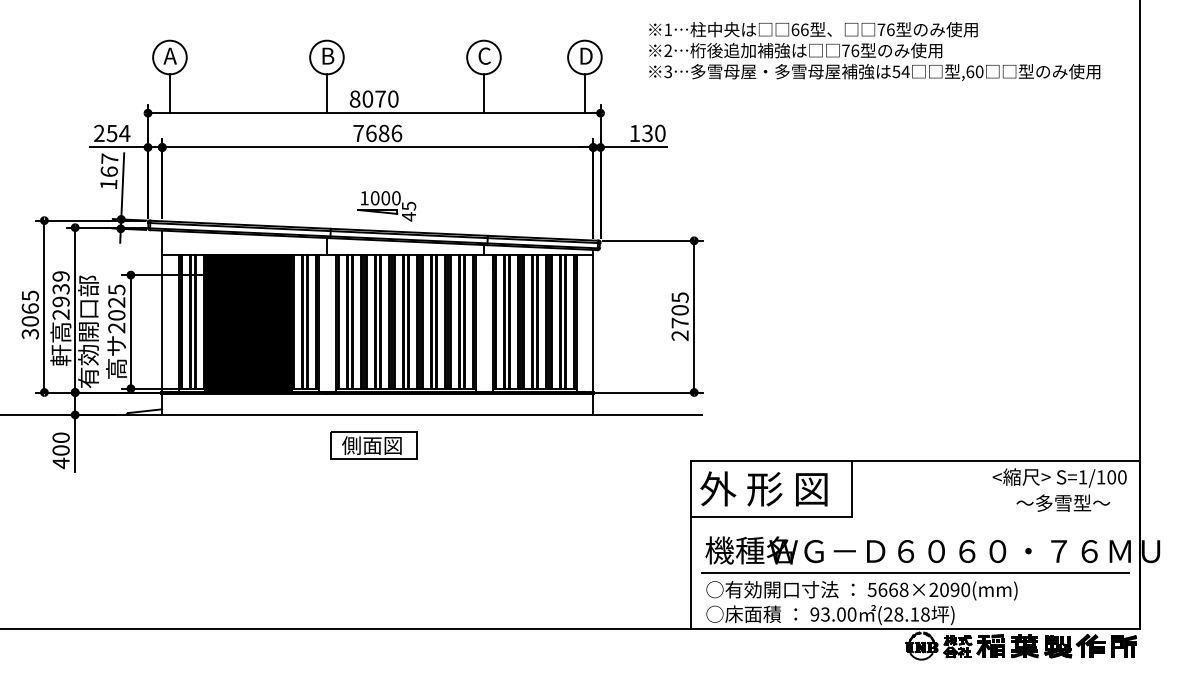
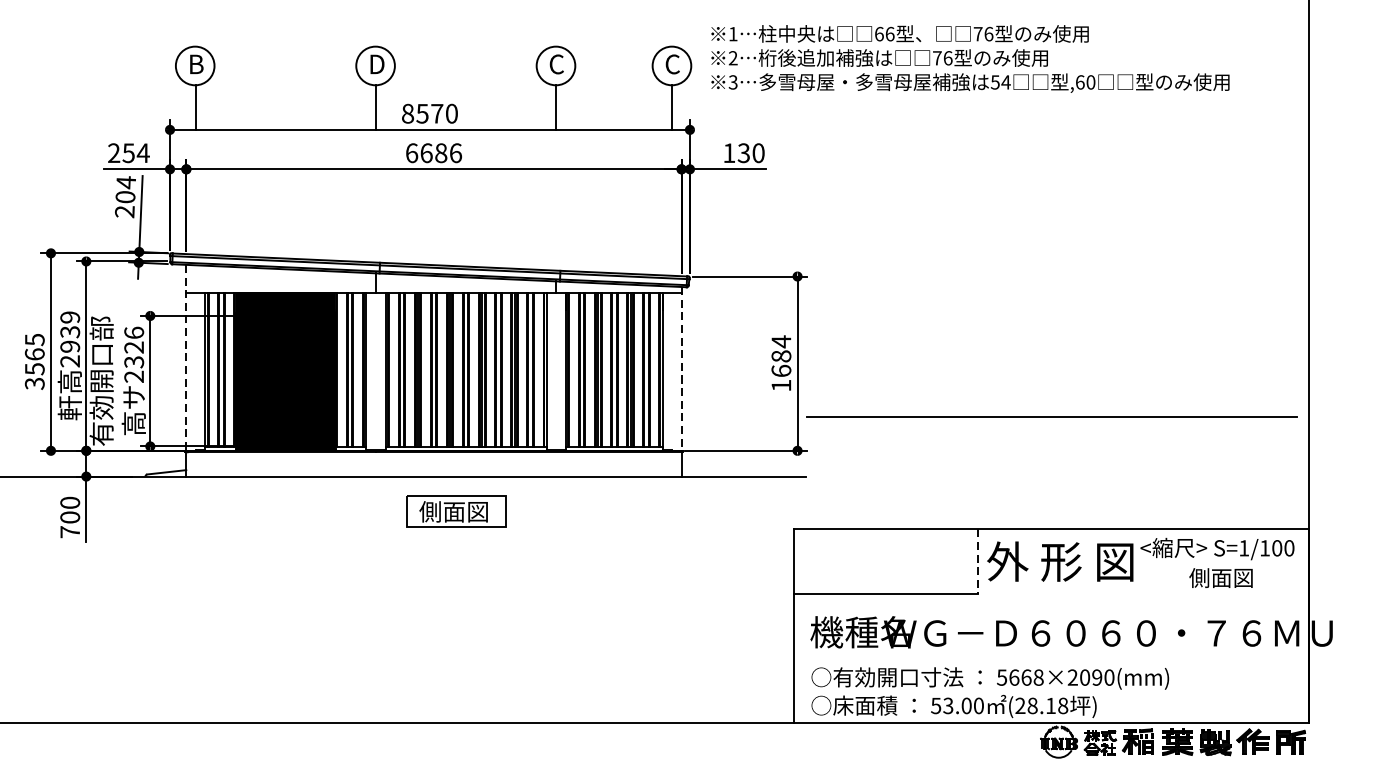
text: (874, 51) -> (970, 59), moved
text: (170, 55) -> (195, 63), A -> B
text: (585, 55) -> (672, 63), D -> C
text: (329, 56) -> (378, 64), B -> D
text: (367, 98) -> (422, 113), 8070 -> 8570
text: (358, 133) -> (411, 153), 7686 -> 6686
text: (109, 171) -> (125, 196), 167 -> 204
part: (386, 206) -> (444, 237), removed
text: (116, 302) -> (133, 347), 2025 -> 2326
line: (162, 311) -> (186, 357), solid -> dashed
text: (679, 316) -> (780, 363), 2705 -> 1684
text: (29, 321) -> (33, 369), 3065 -> 3565
line: (593, 321) -> (681, 369), solid -> dashed
part: (373, 445) -> (455, 511), moved
text: (60, 463) -> (69, 532), 400 -> 700
text: (763, 488) -> (1059, 561), moved
line: (851, 489) -> (978, 562), solid -> dashed
text: (1063, 502) -> (1221, 577), ～多雪型～ -> 側面図
line: (915, 572) -> (1051, 416), moved
text: (814, 614) -> (935, 705), 93.00 -> 53.00

